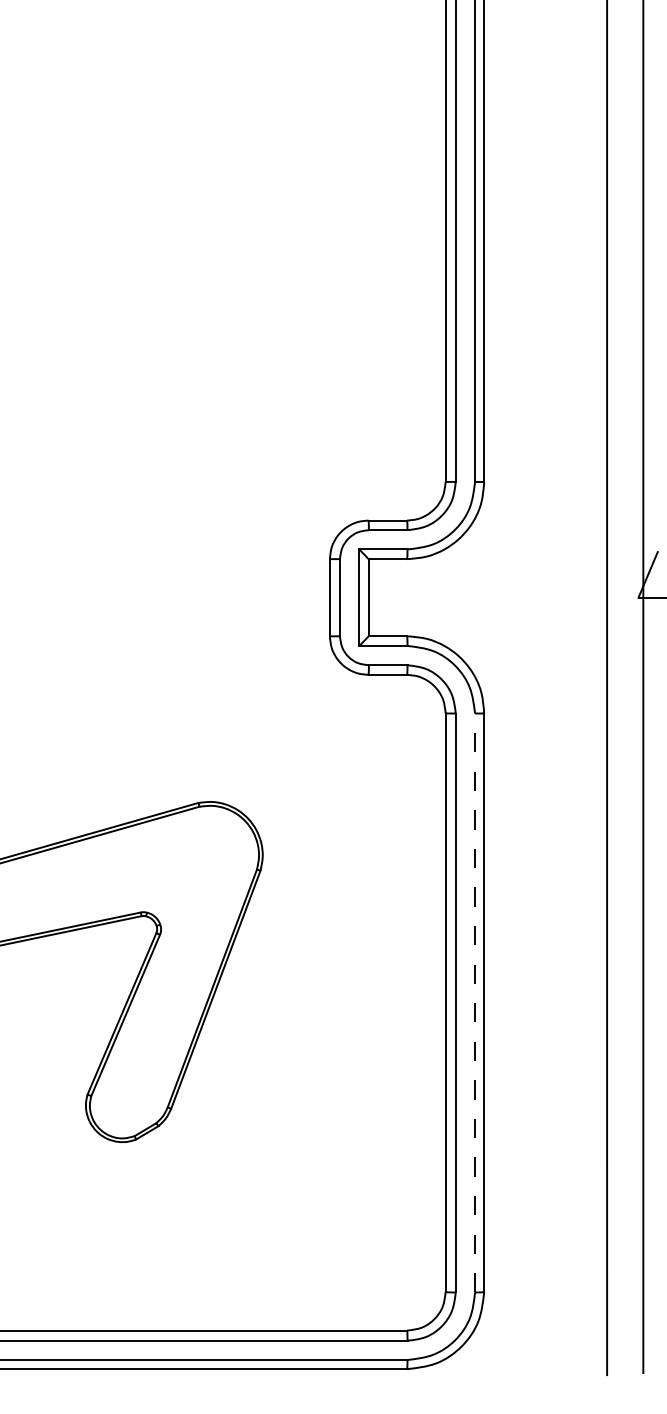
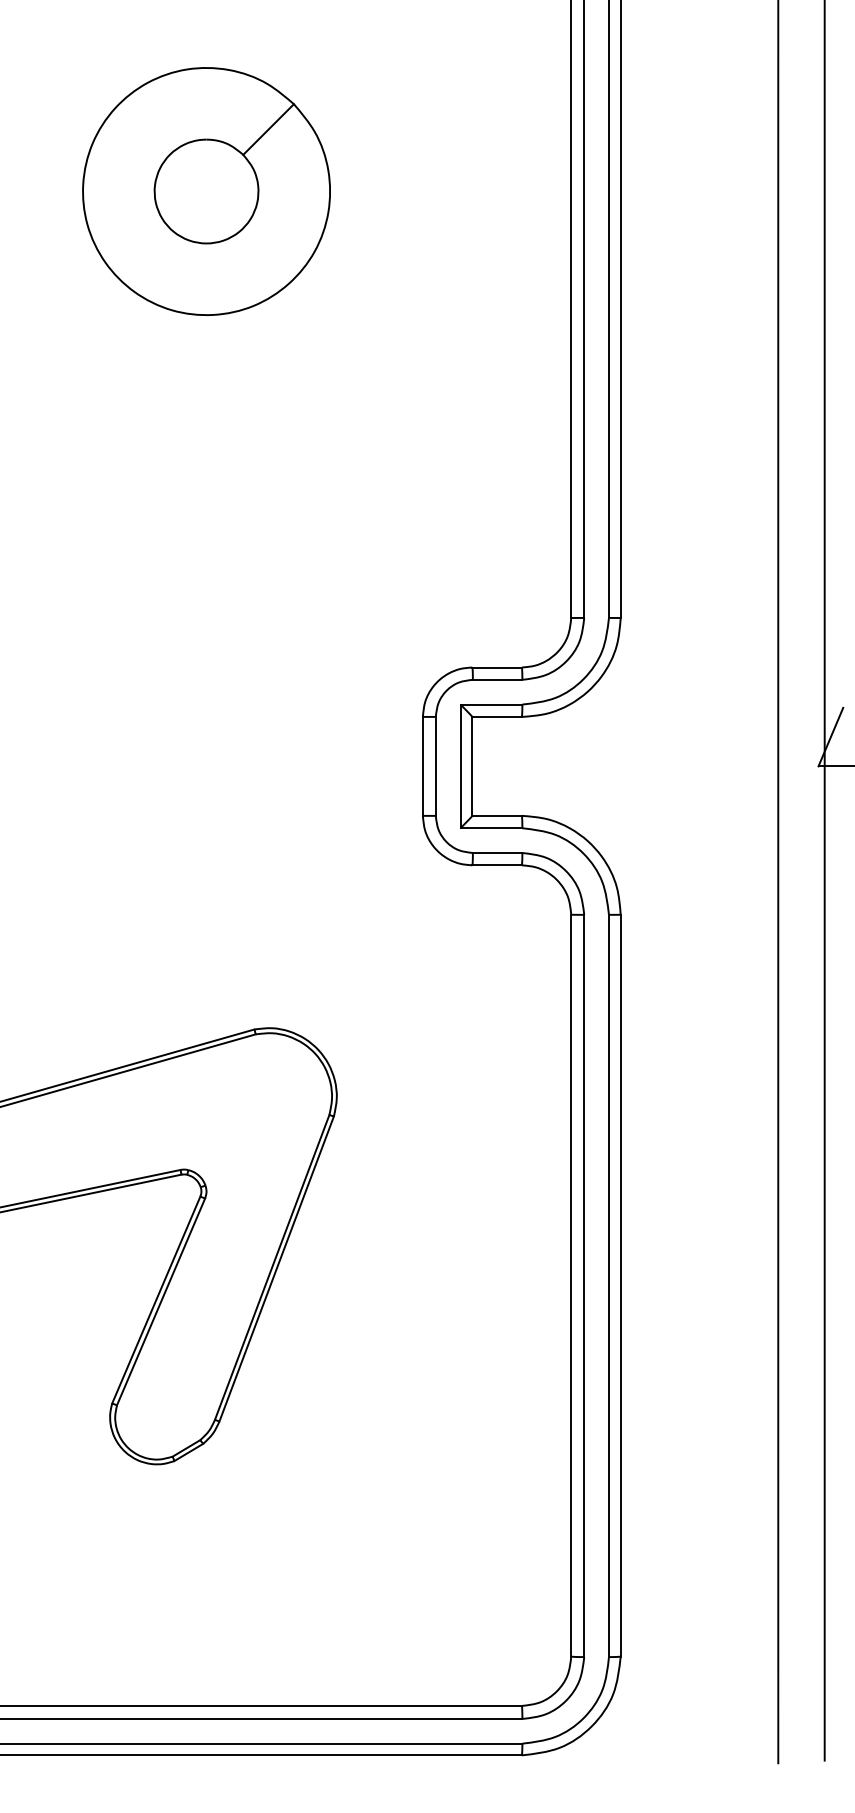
part: (160, 149) -> (205, 191), added
line: (475, 1002) -> (609, 1285), dashed -> solid

